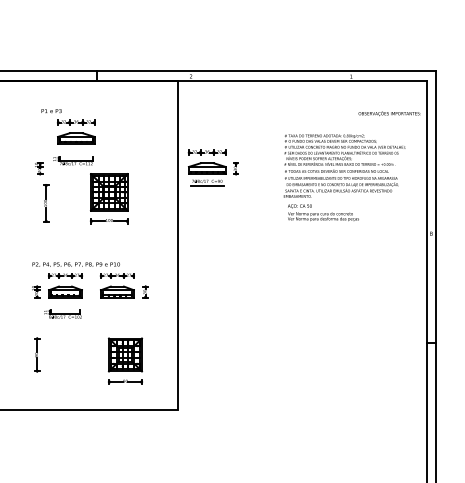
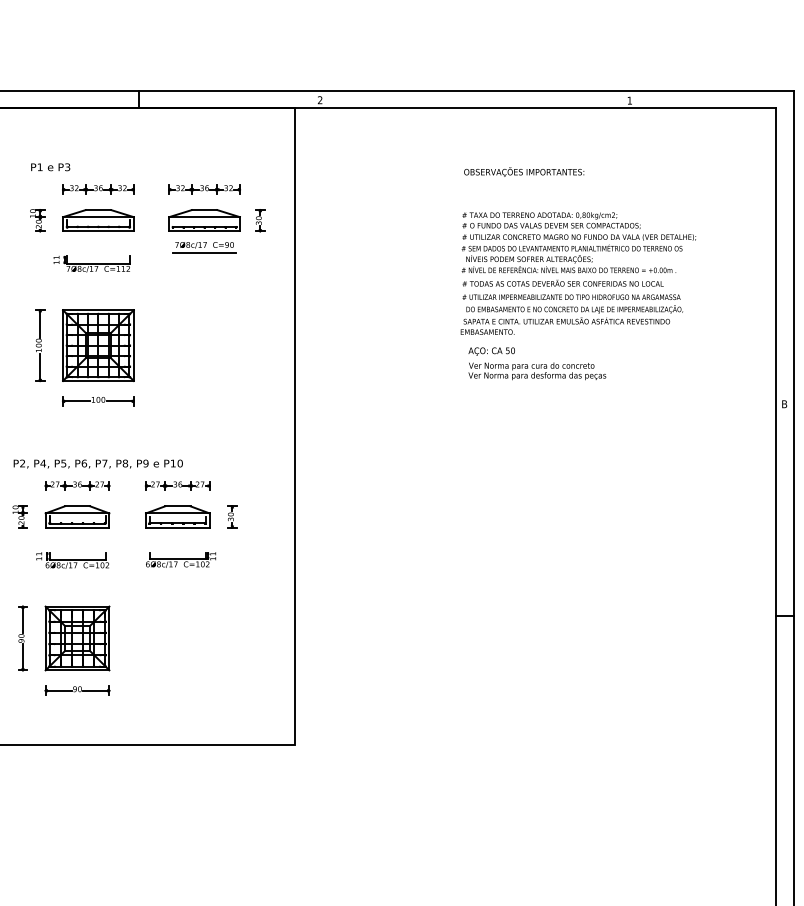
text: (389, 113) -> (523, 171), moved
part: (212, 167) -> (214, 218), moved
part: (39, 168) -> (38, 220), moved
text: (344, 177) -> (577, 295), moved
part: (109, 198) -> (98, 357), moved
part: (119, 314) -> (181, 560), added
part: (125, 360) -> (77, 649), moved

